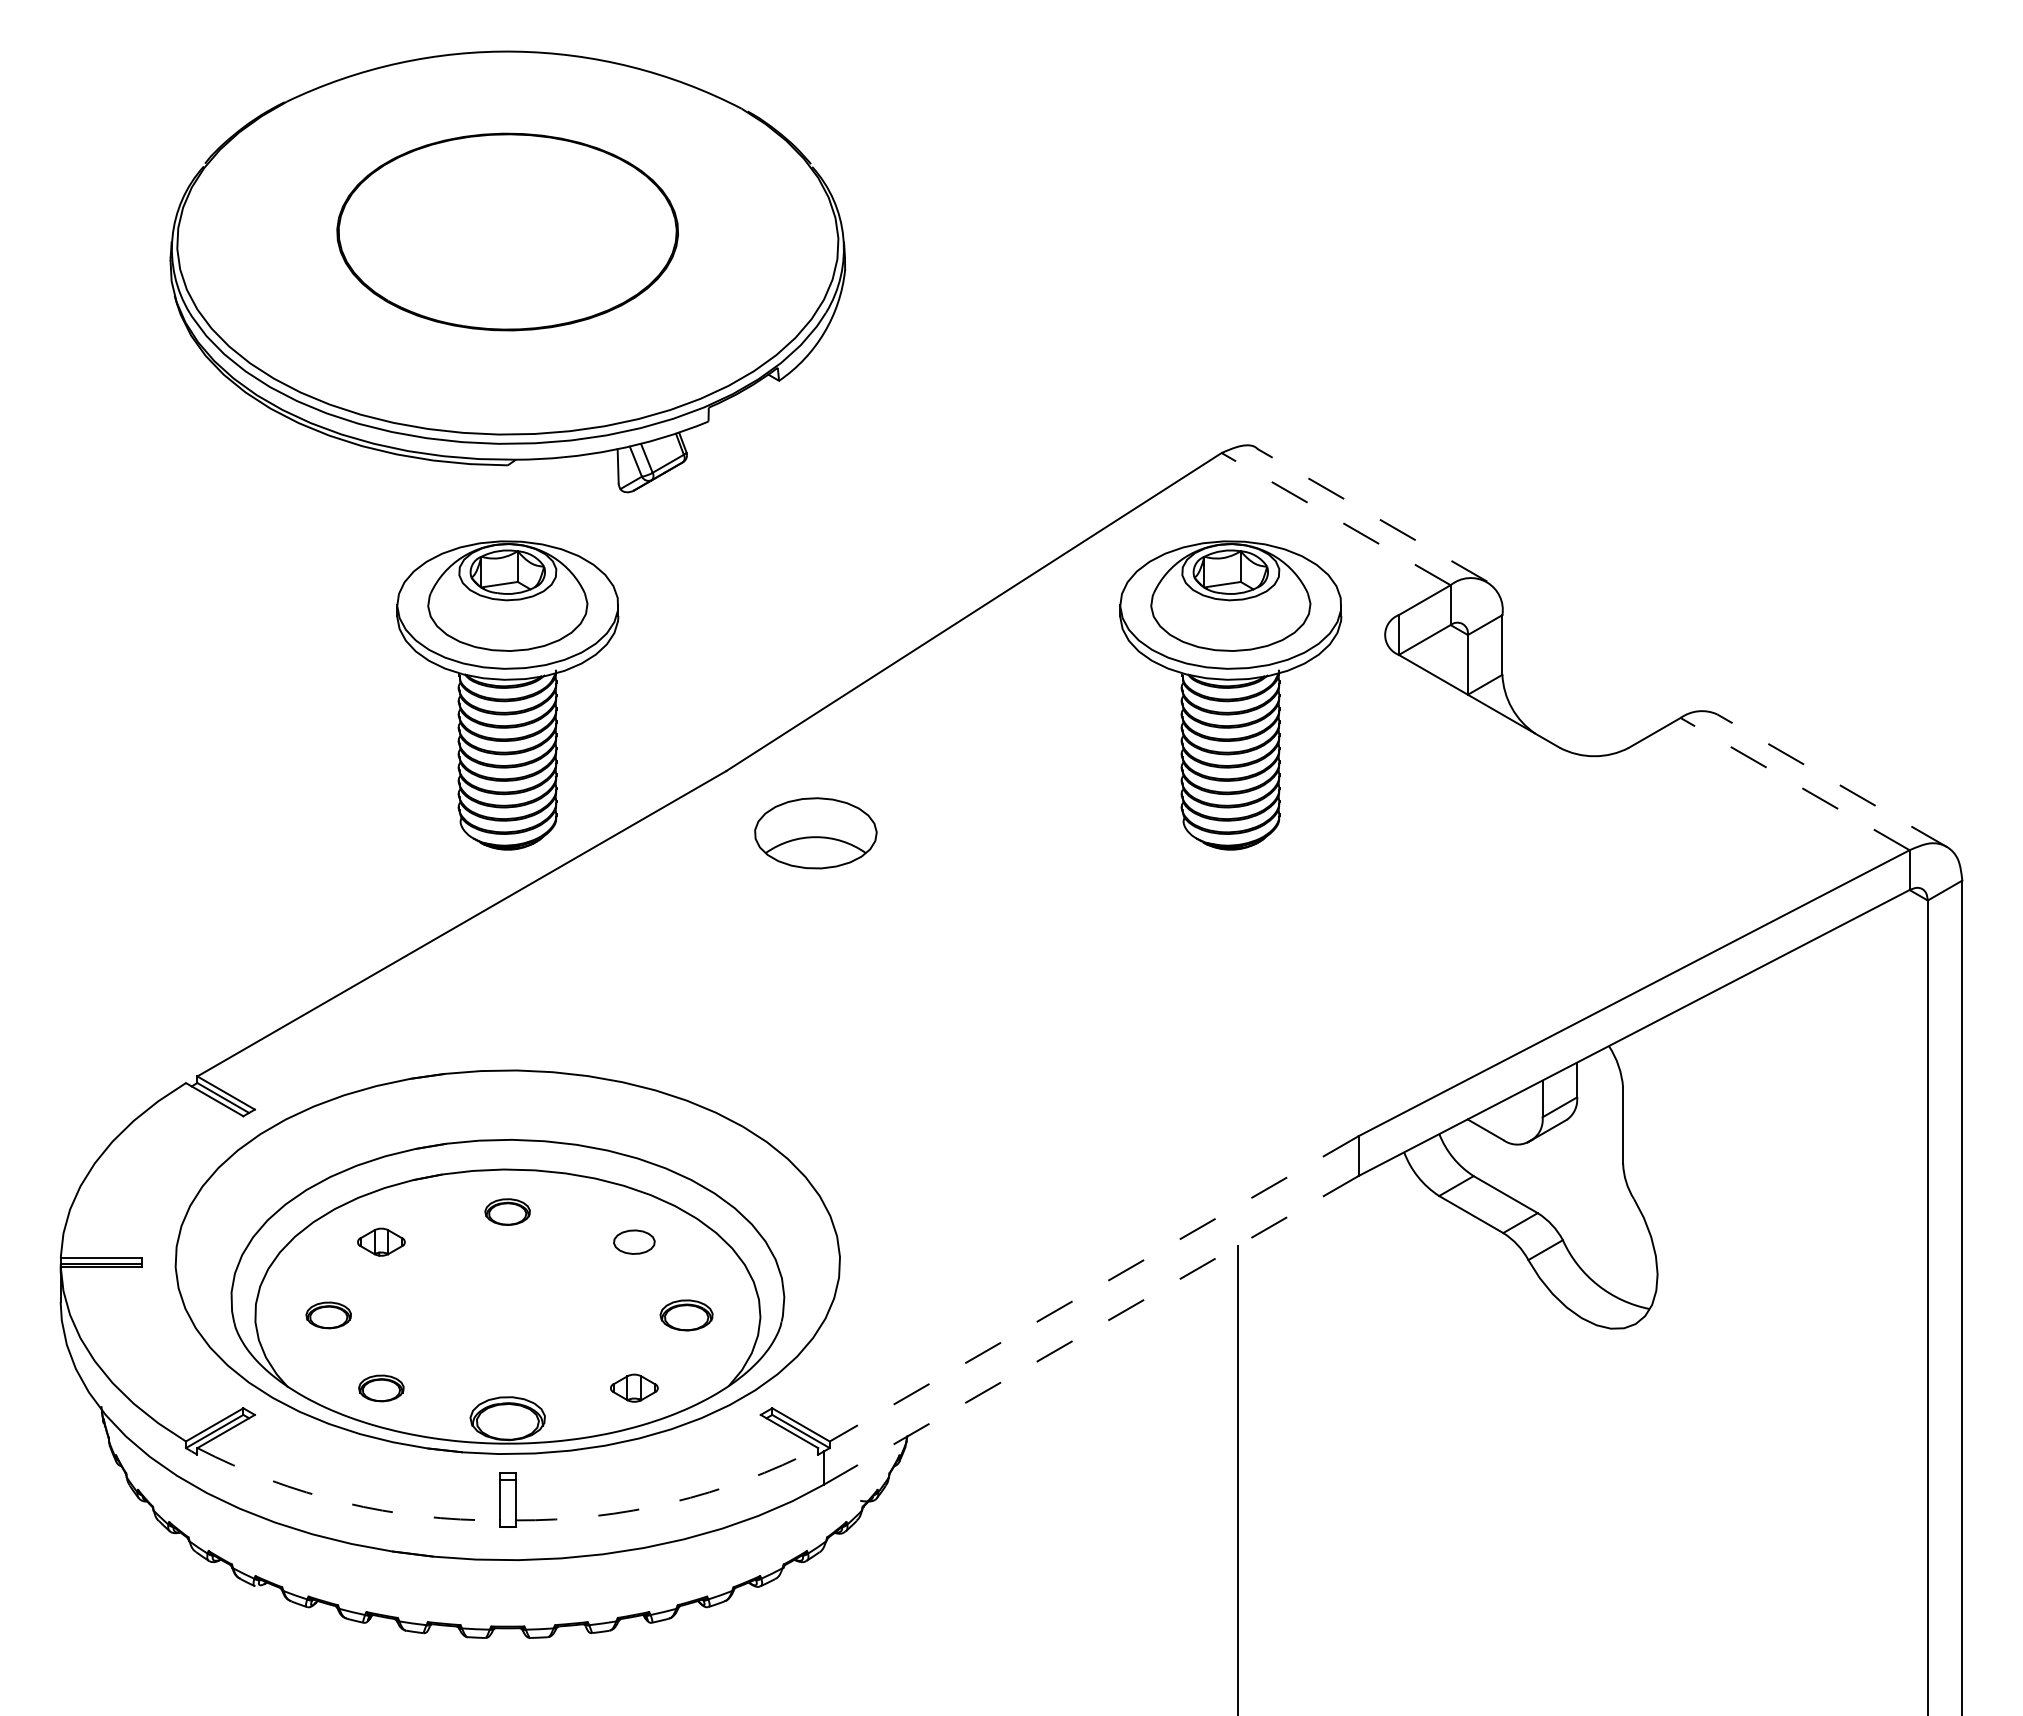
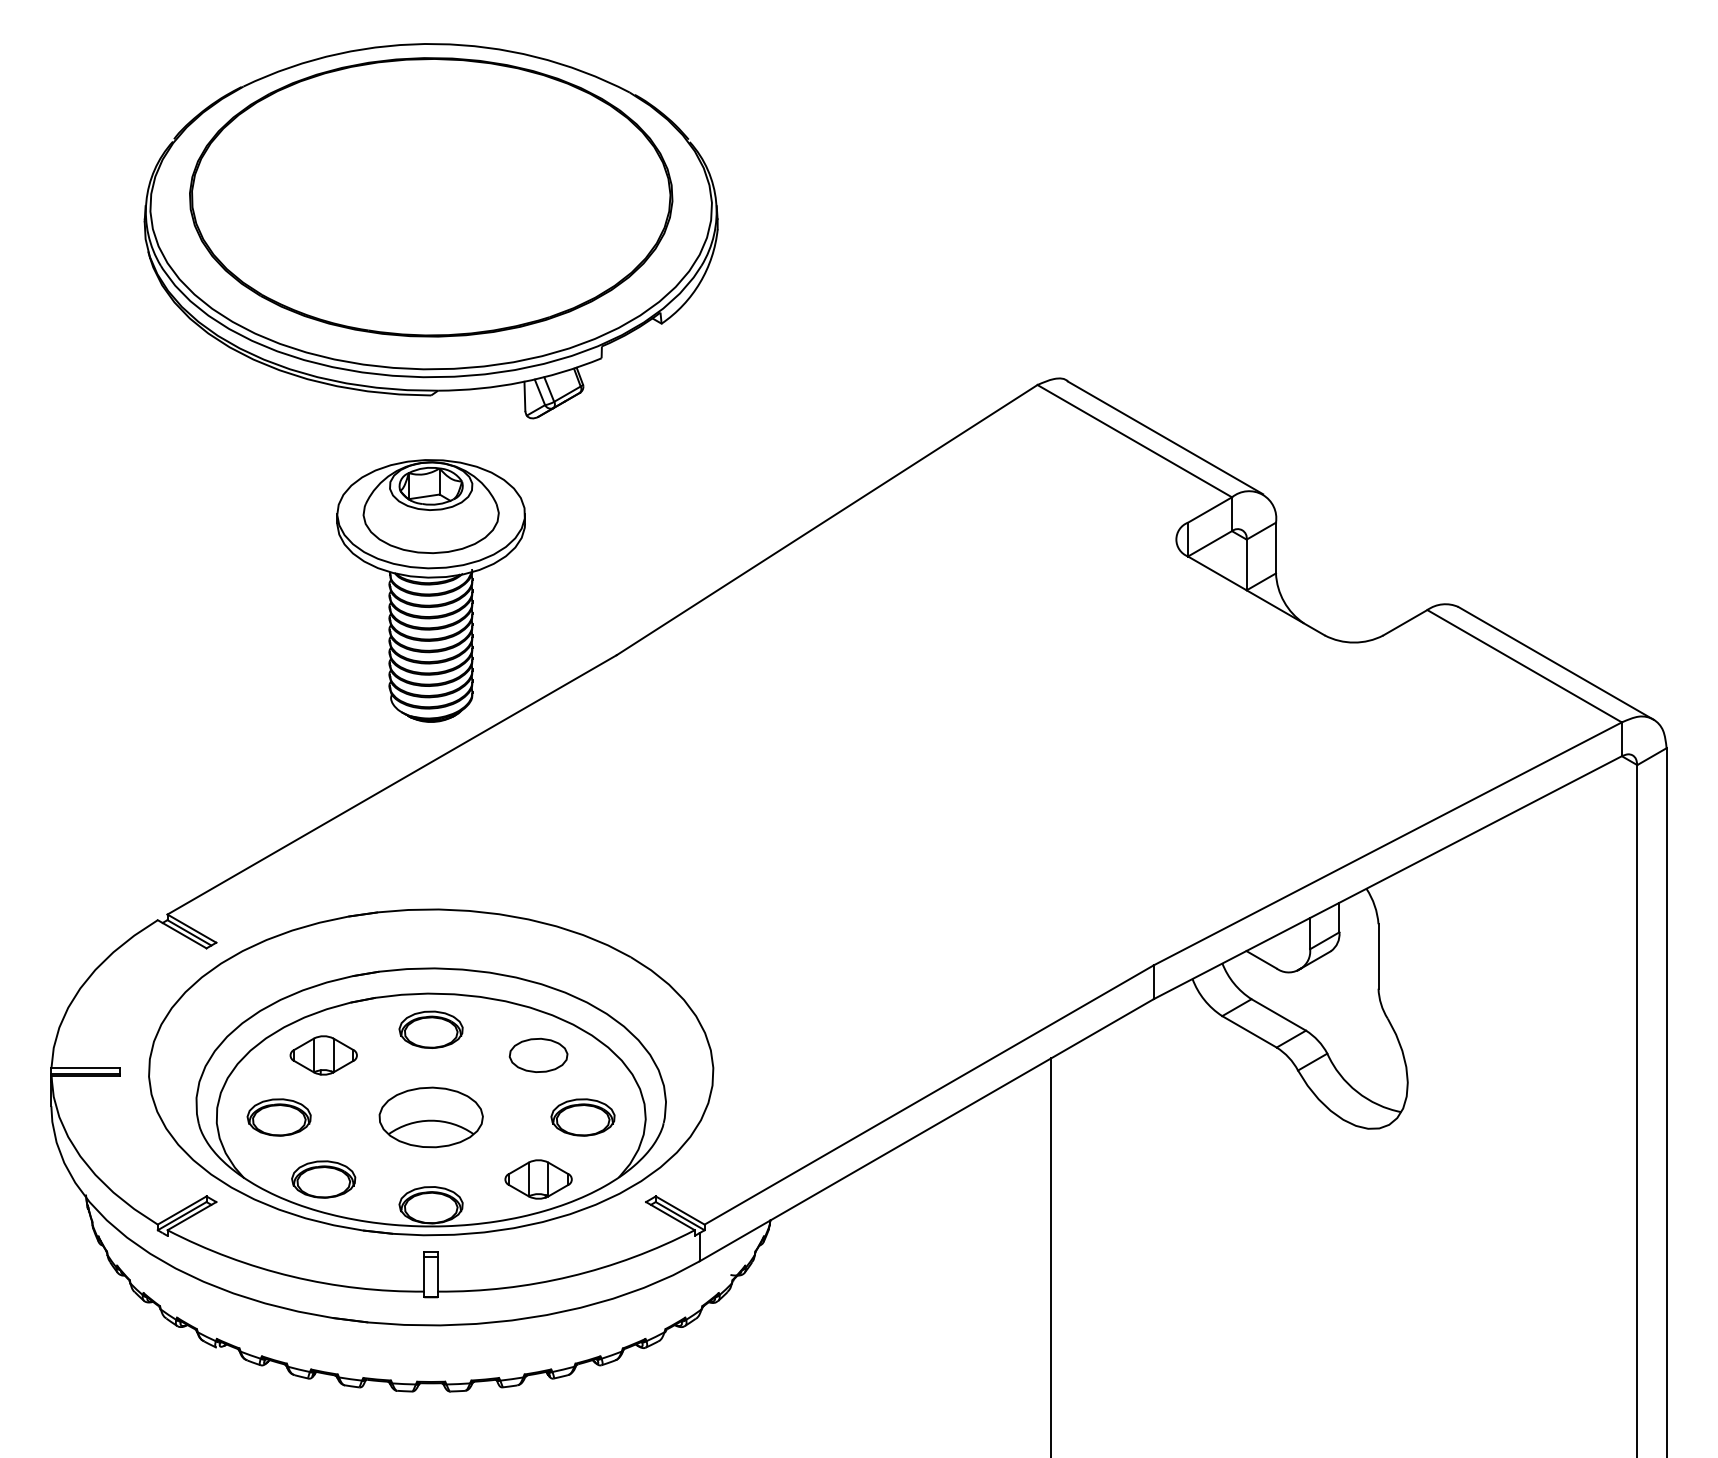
part: (507, 231) -> (430, 196), size x1.67
line: (1372, 515) -> (1165, 438), dashed -> solid
line: (1335, 518) -> (1134, 440), dashed -> solid
part: (1230, 695) -> (1045, 590), removed
line: (1832, 780) -> (1556, 663), dashed -> solid
line: (1794, 783) -> (1524, 665), dashed -> solid
part: (815, 833) -> (430, 1117), moved
part: (507, 1211) -> (430, 1029), size x1.67
part: (381, 1241) -> (323, 1054), size x1.67
part: (634, 1241) -> (538, 1054), size x1.67
line: (1093, 1289) -> (928, 1095), dashed -> solid
part: (328, 1315) -> (278, 1117), size x1.67
part: (686, 1315) -> (582, 1117), size x1.43
line: (1091, 1330) -> (926, 1130), dashed -> solid
part: (634, 1387) -> (538, 1178), size x1.67
part: (381, 1388) -> (323, 1179), size x1.67
arc: (344, 1502) -> (292, 1276), dashed -> solid
arc: (671, 1502) -> (570, 1276), dashed -> solid

